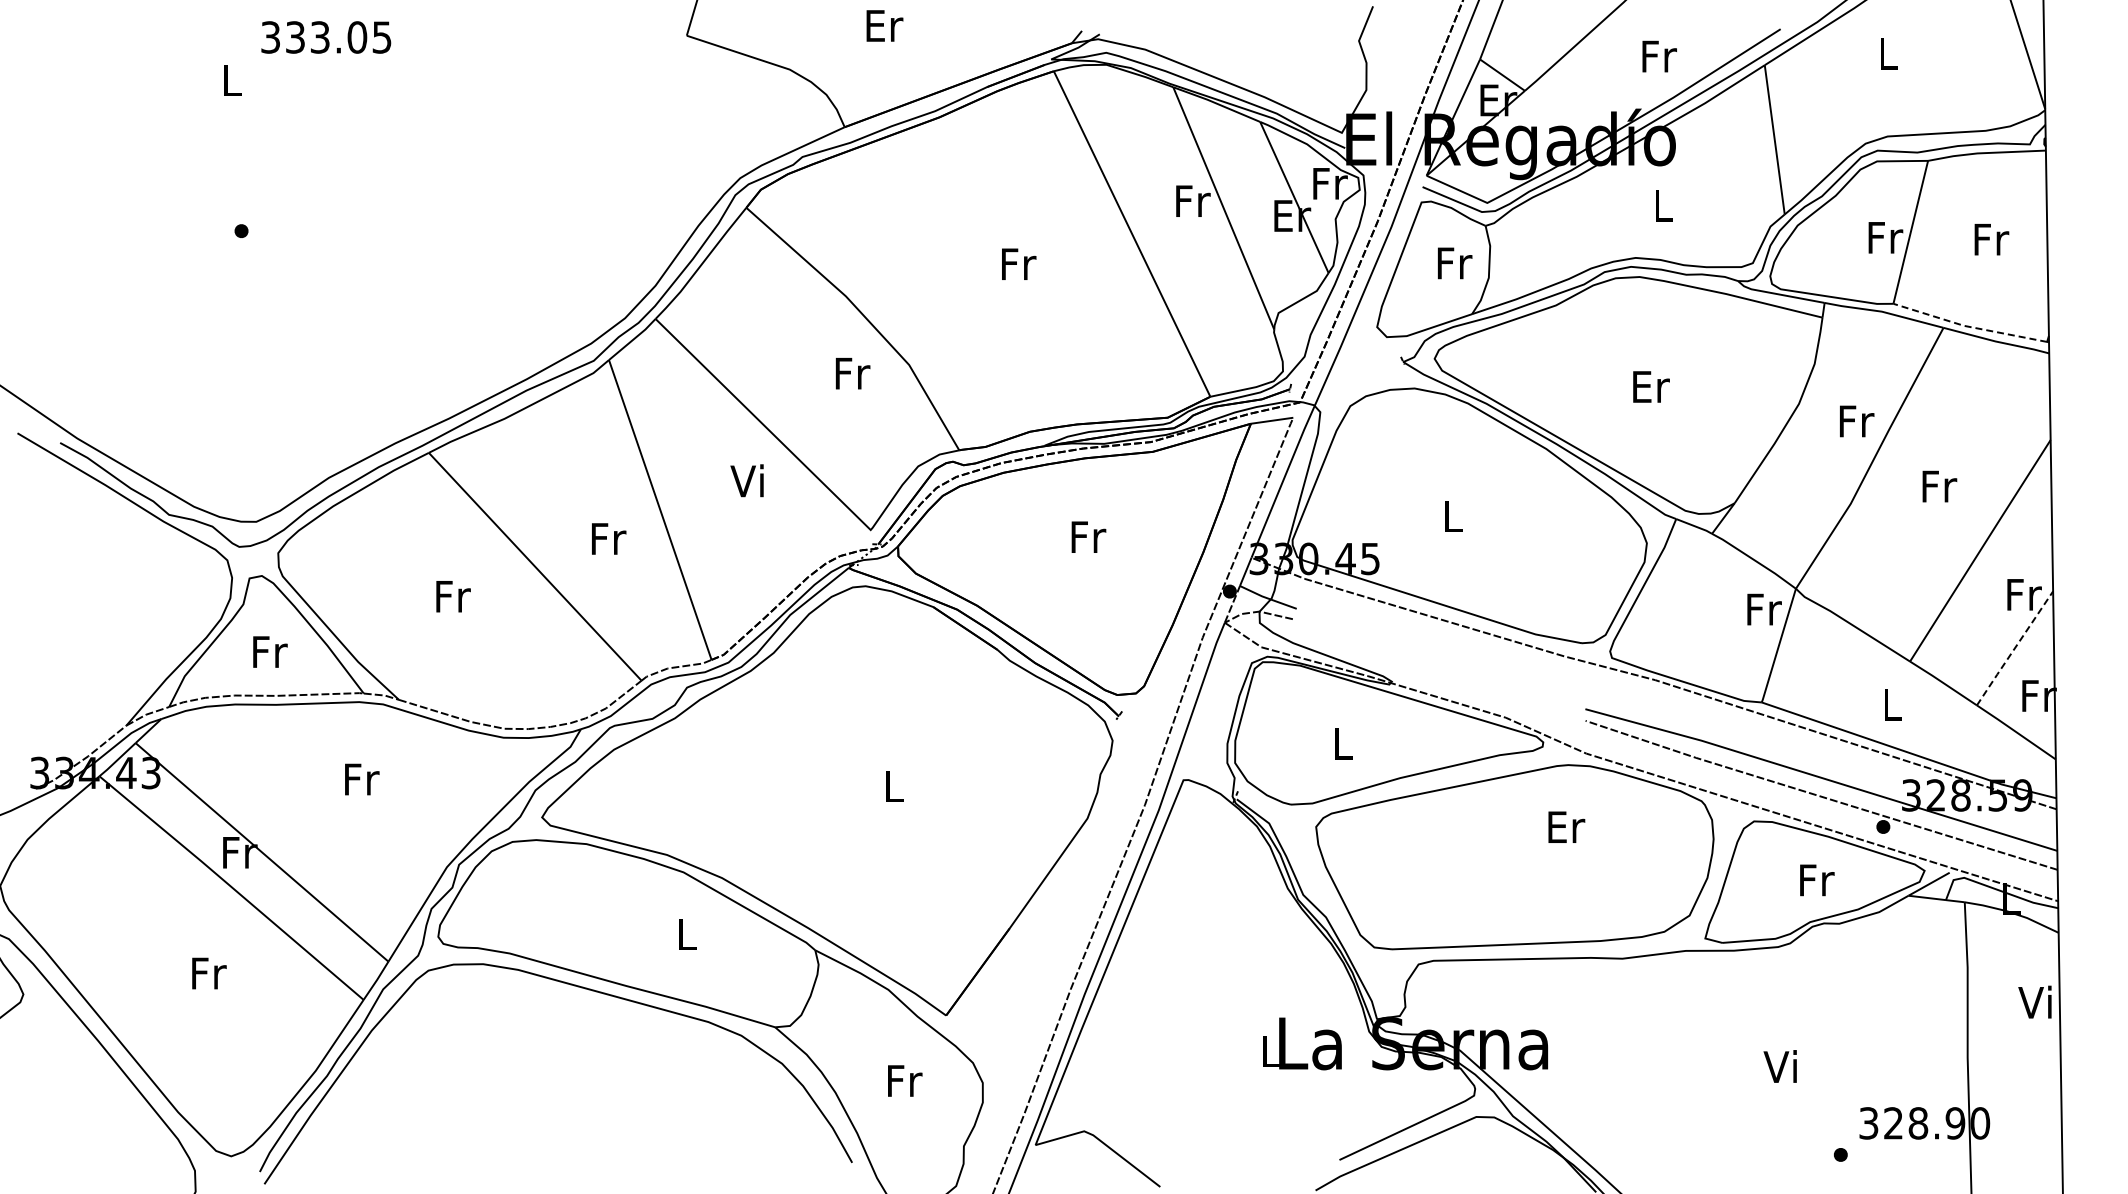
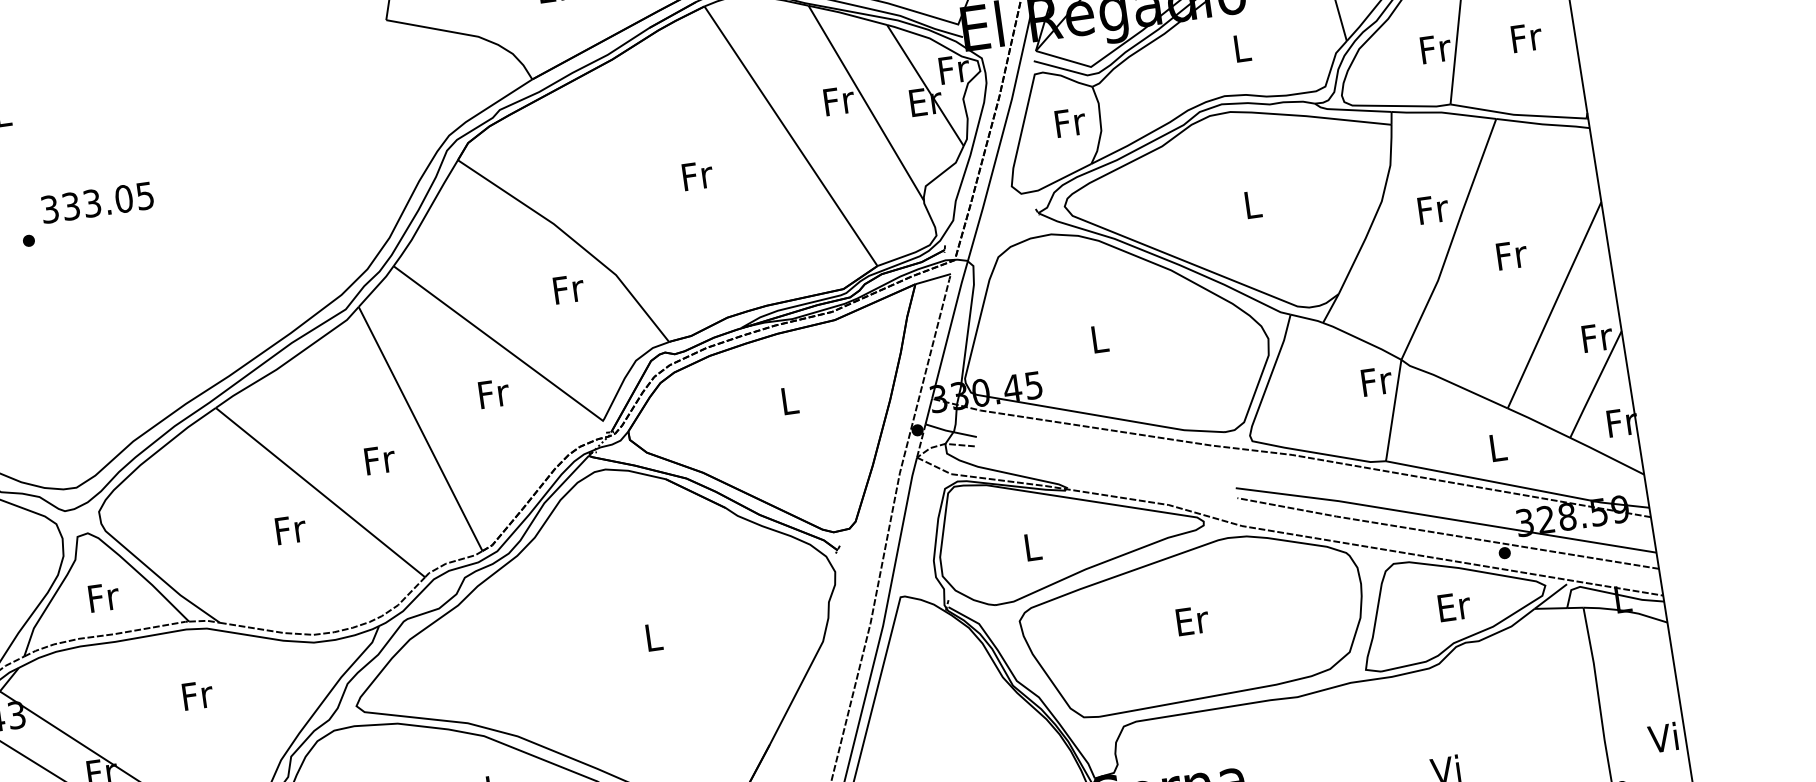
text: (326, 37) -> (97, 202), moved
line: (1968, 326) -> (1517, 114), dashed -> solid
text: (1651, 386) -> (1253, 204), Er -> L
text: (748, 480) -> (492, 393), Vi -> Fr
text: (1088, 536) -> (790, 400), Fr -> L
text: (453, 596) -> (291, 529), moved
line: (2014, 648) -> (1595, 384), dashed -> solid
text: (1566, 826) -> (1192, 620), moved
text: (1817, 880) -> (1454, 606), Fr -> Er
text: (2034, 1001) -> (1662, 737), moved

